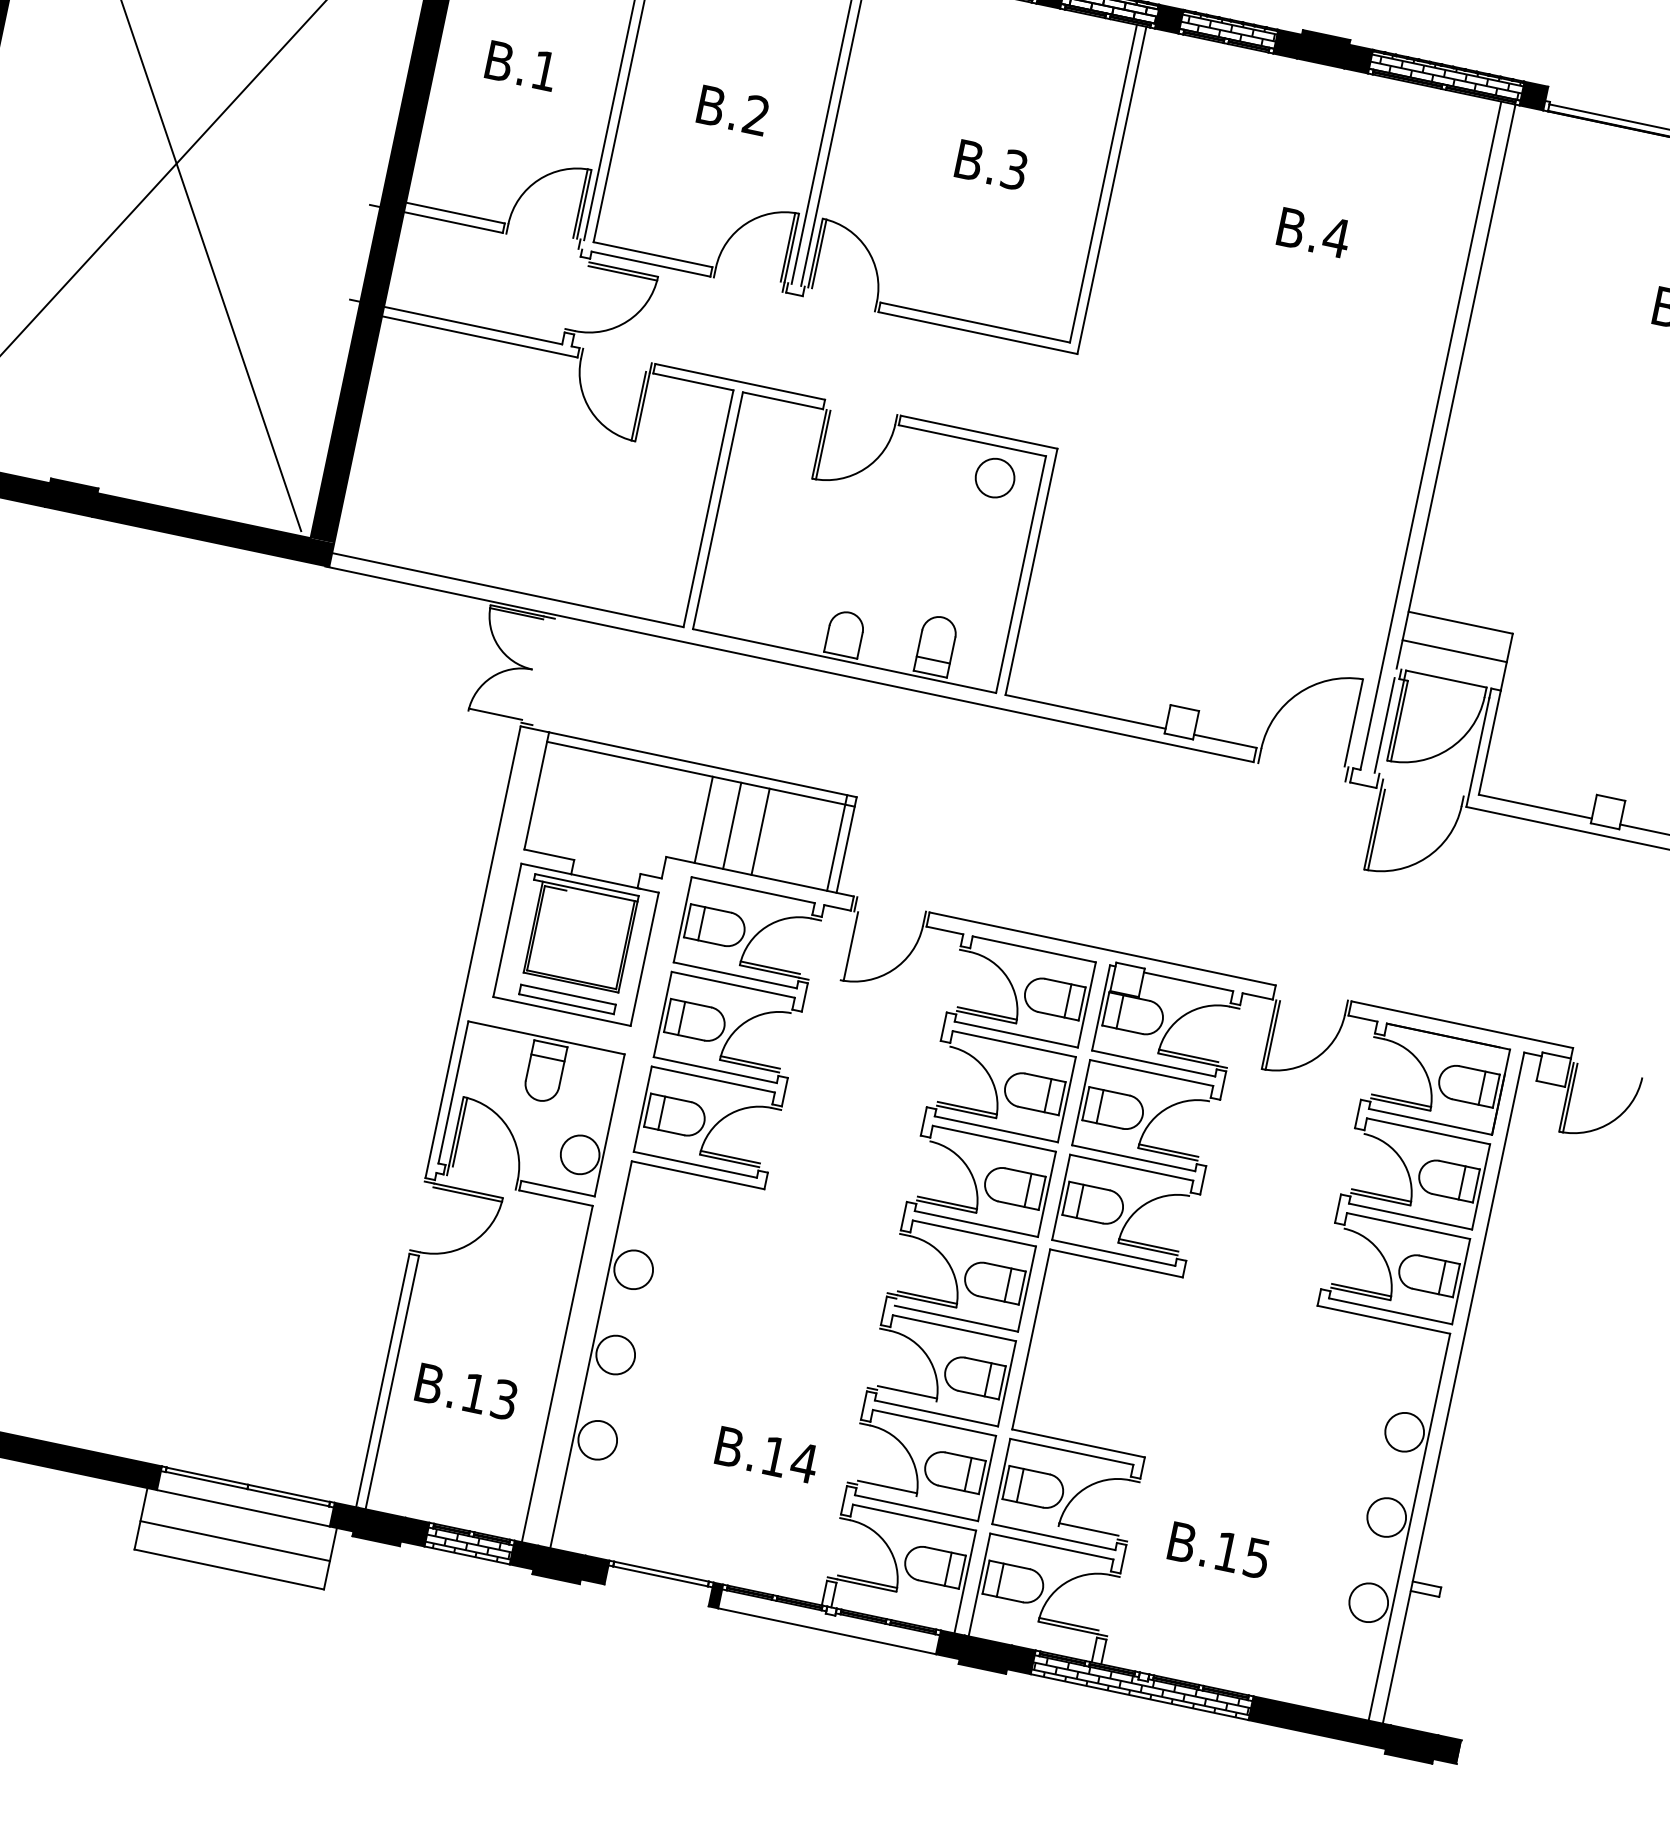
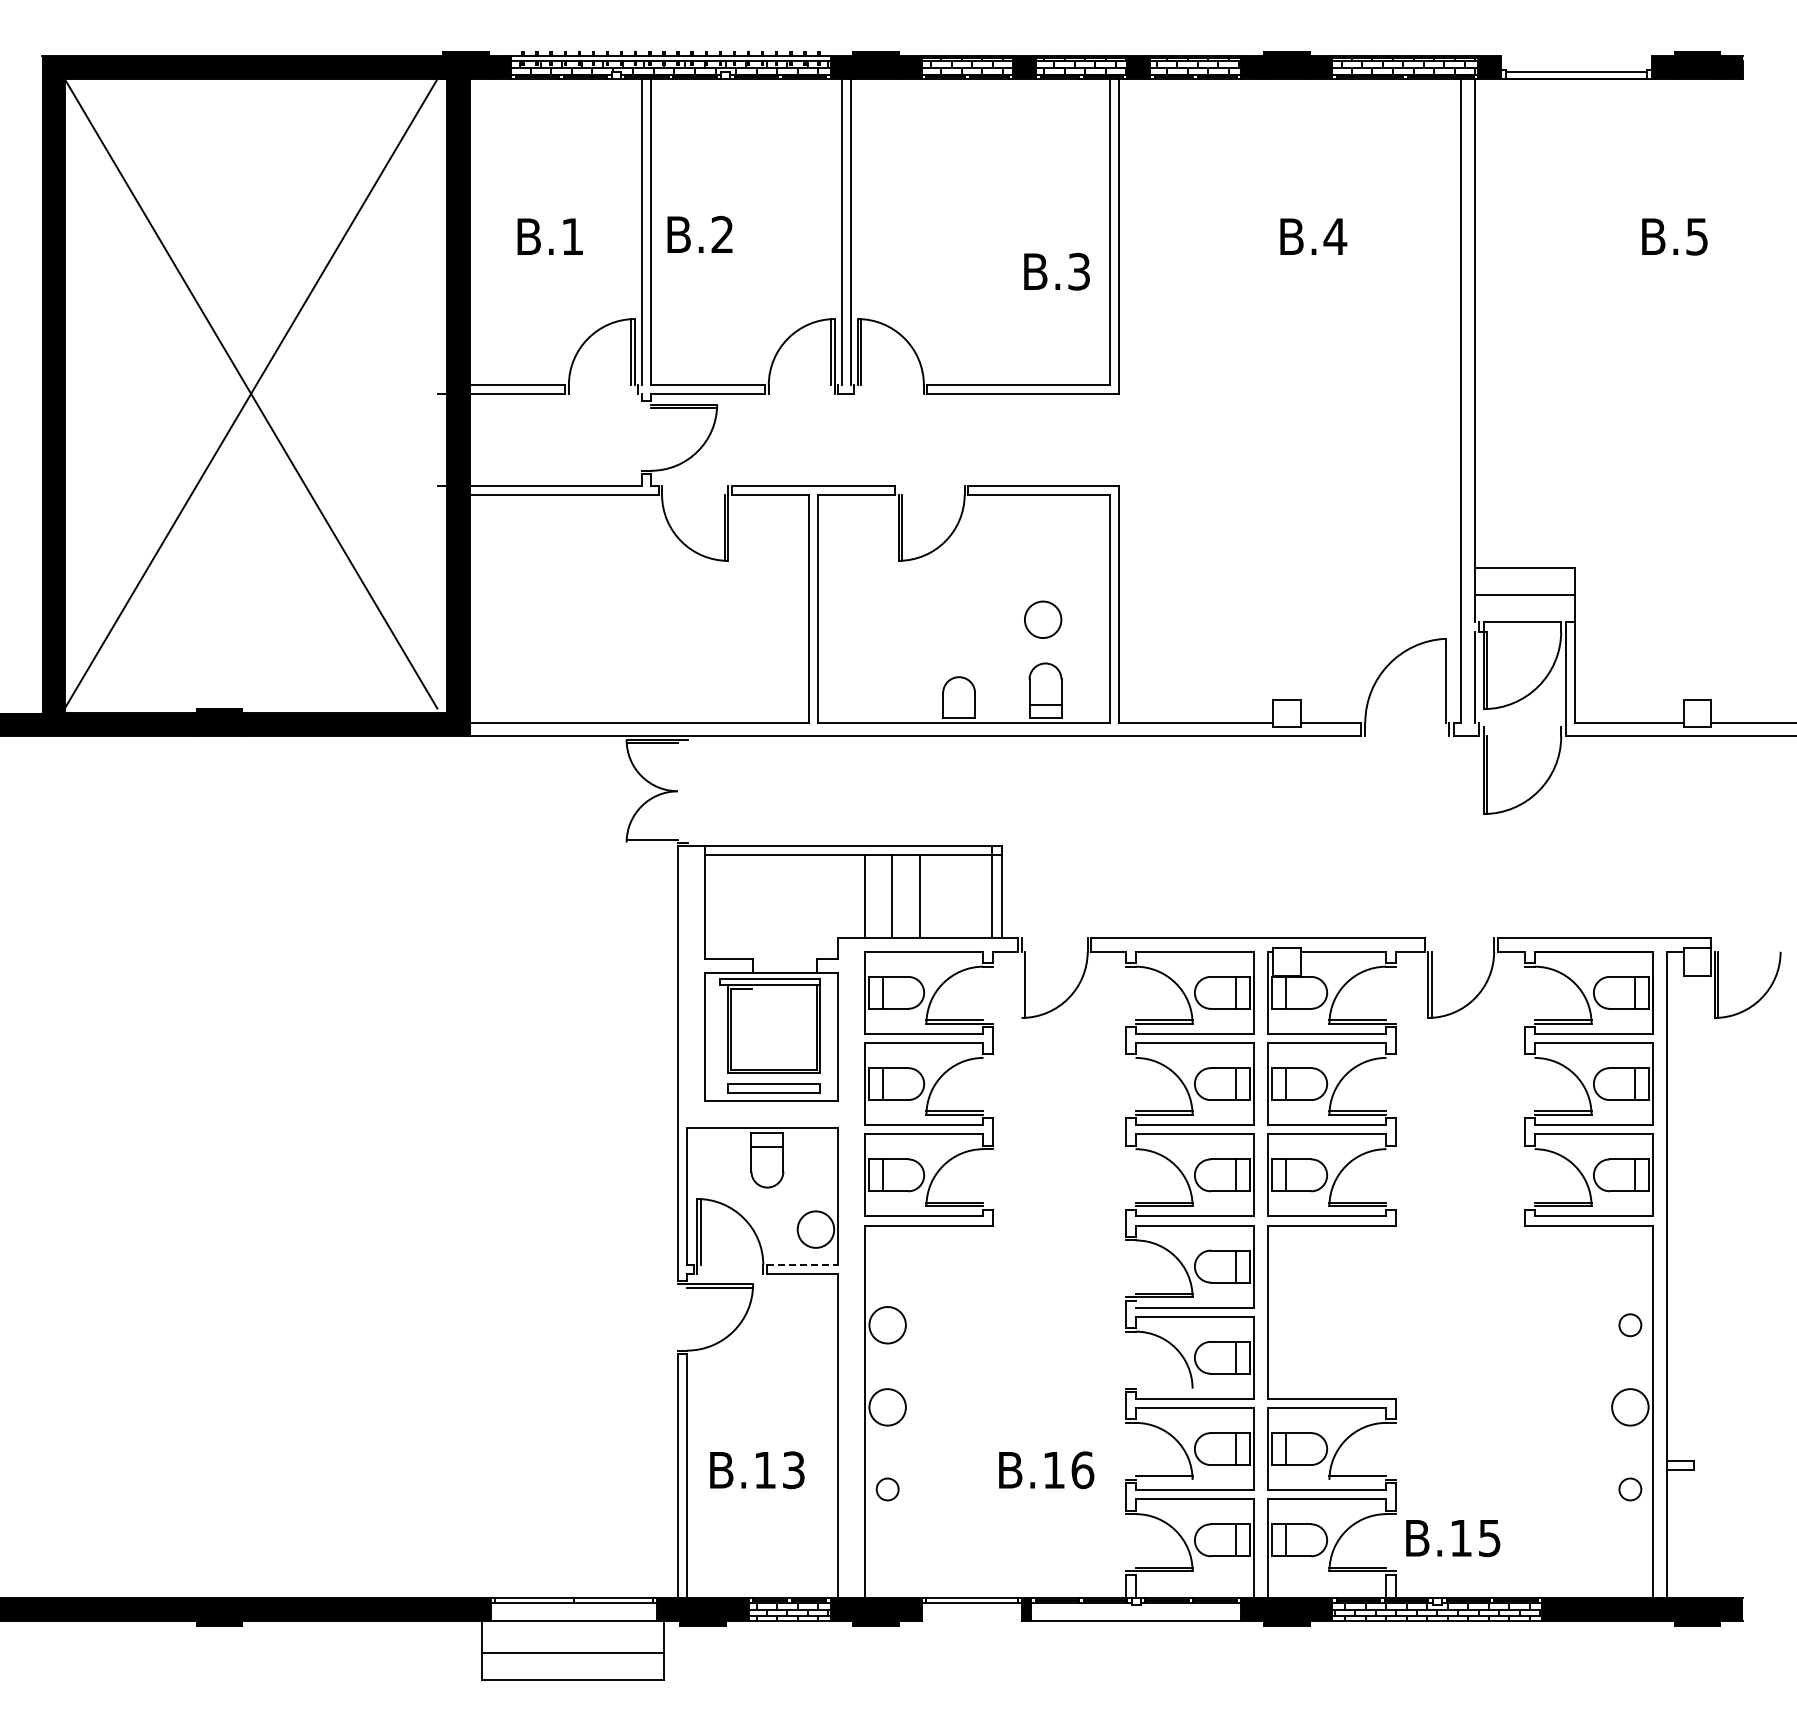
text: (732, 110) -> (699, 234), moved
text: (991, 164) -> (1056, 271), moved
circle: (995, 477) -> (1043, 619), moved
line: (558, 1189) -> (802, 1265), solid -> dashed
line: (906, 1392) -> (1163, 1385), removed
circle: (1404, 1432) -> (1630, 1325), size x0.6
circle: (597, 1440) -> (887, 1489), size x0.6
text: (804, 1463) -> (1082, 1470), B.14 -> B.16
text: (1219, 1550) -> (1453, 1538), moved
circle: (1368, 1602) -> (1630, 1489), size x0.6

